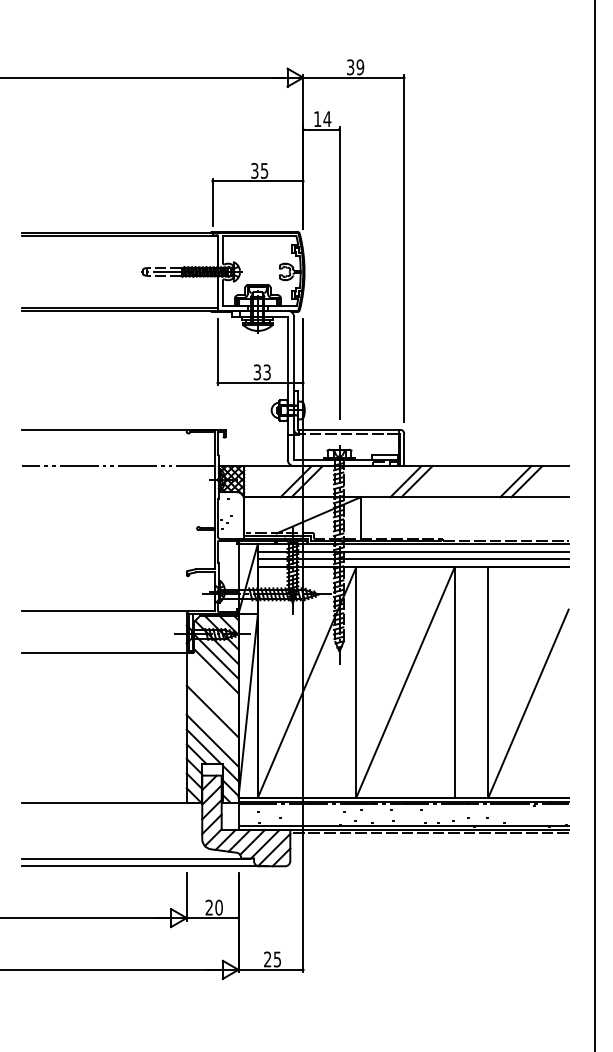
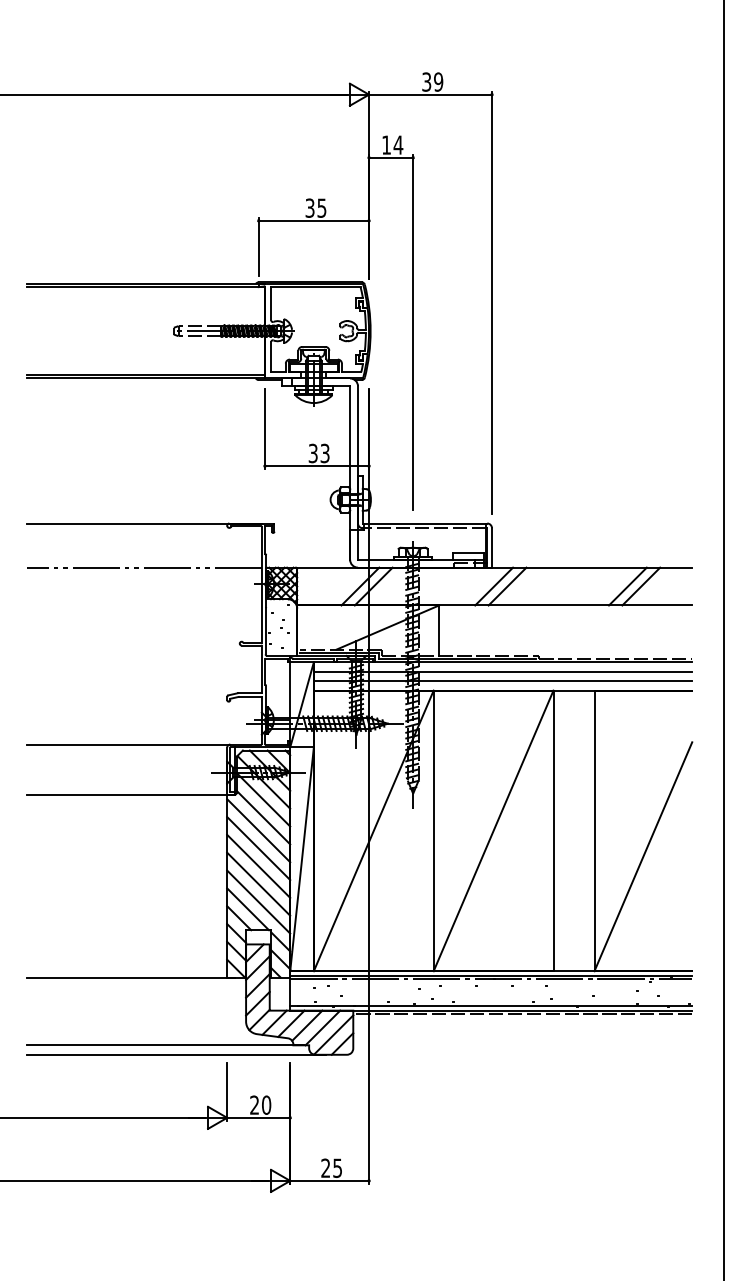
line: (212, 682) -> (258, 831), added
line: (212, 696) -> (258, 848), added
line: (212, 726) -> (258, 884), added

